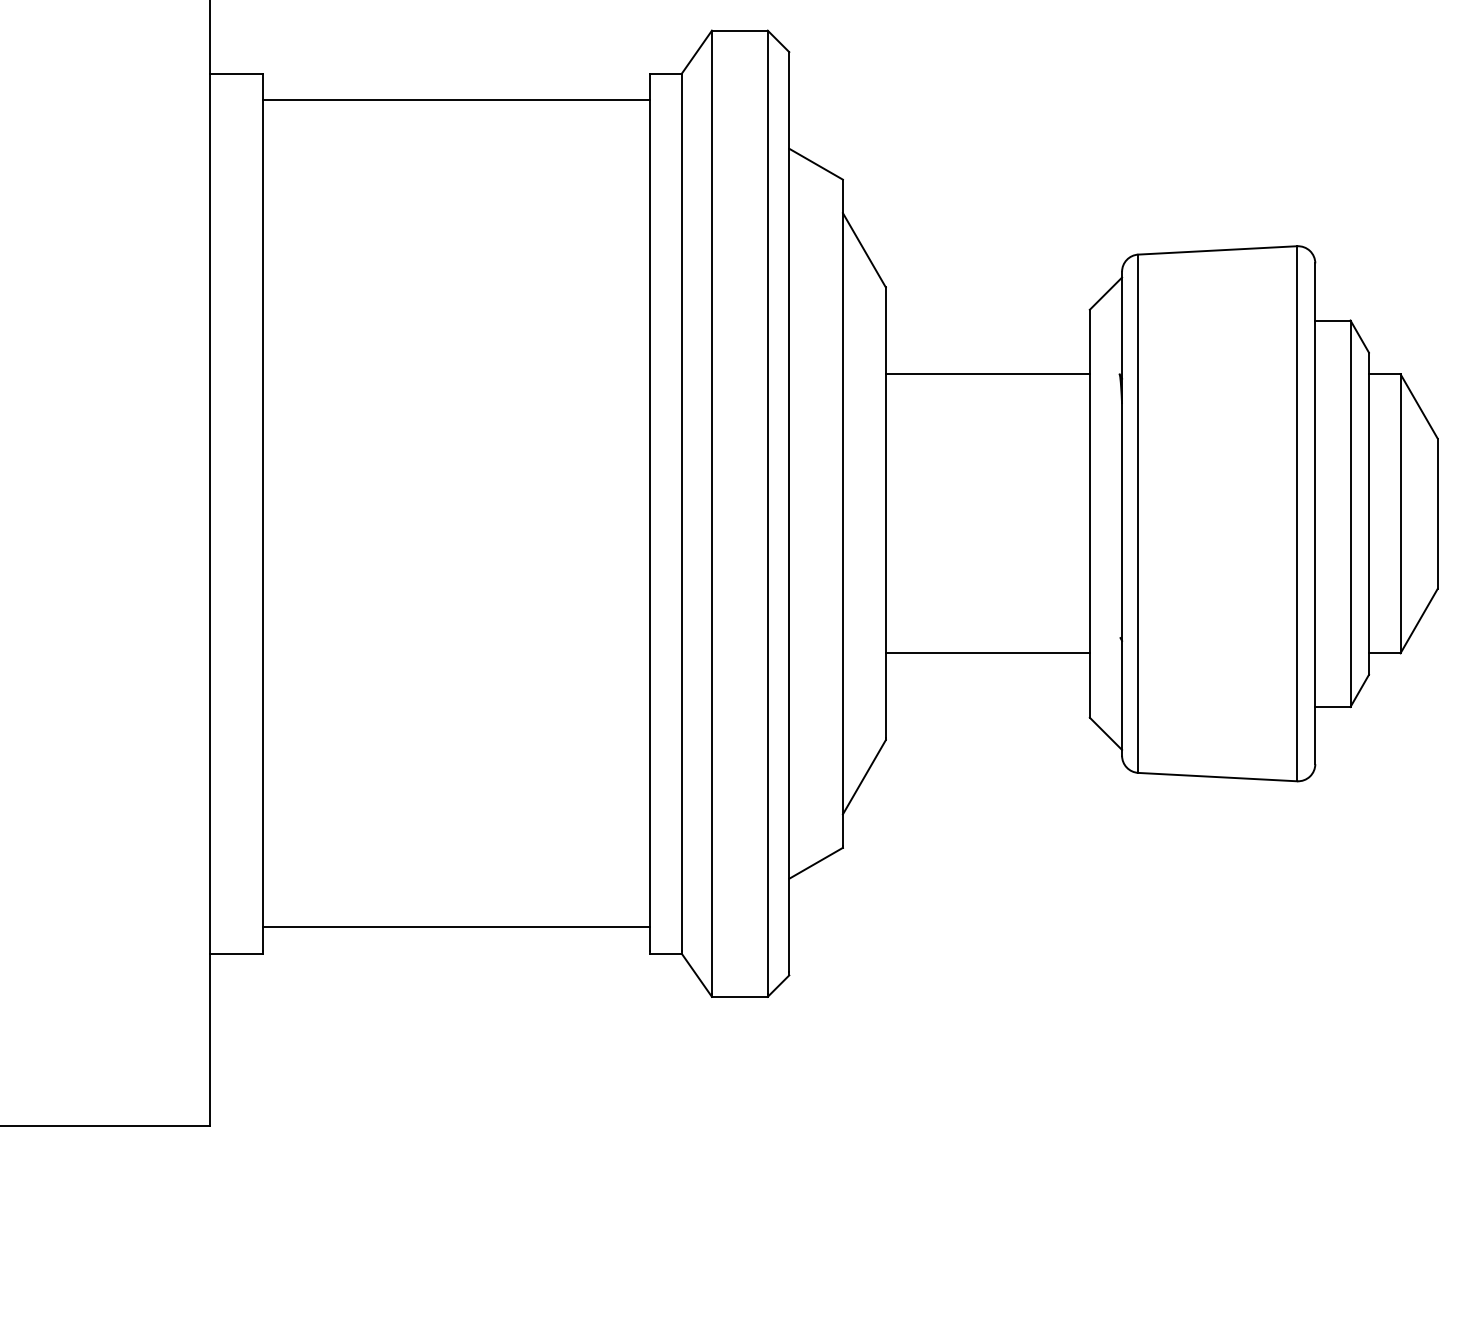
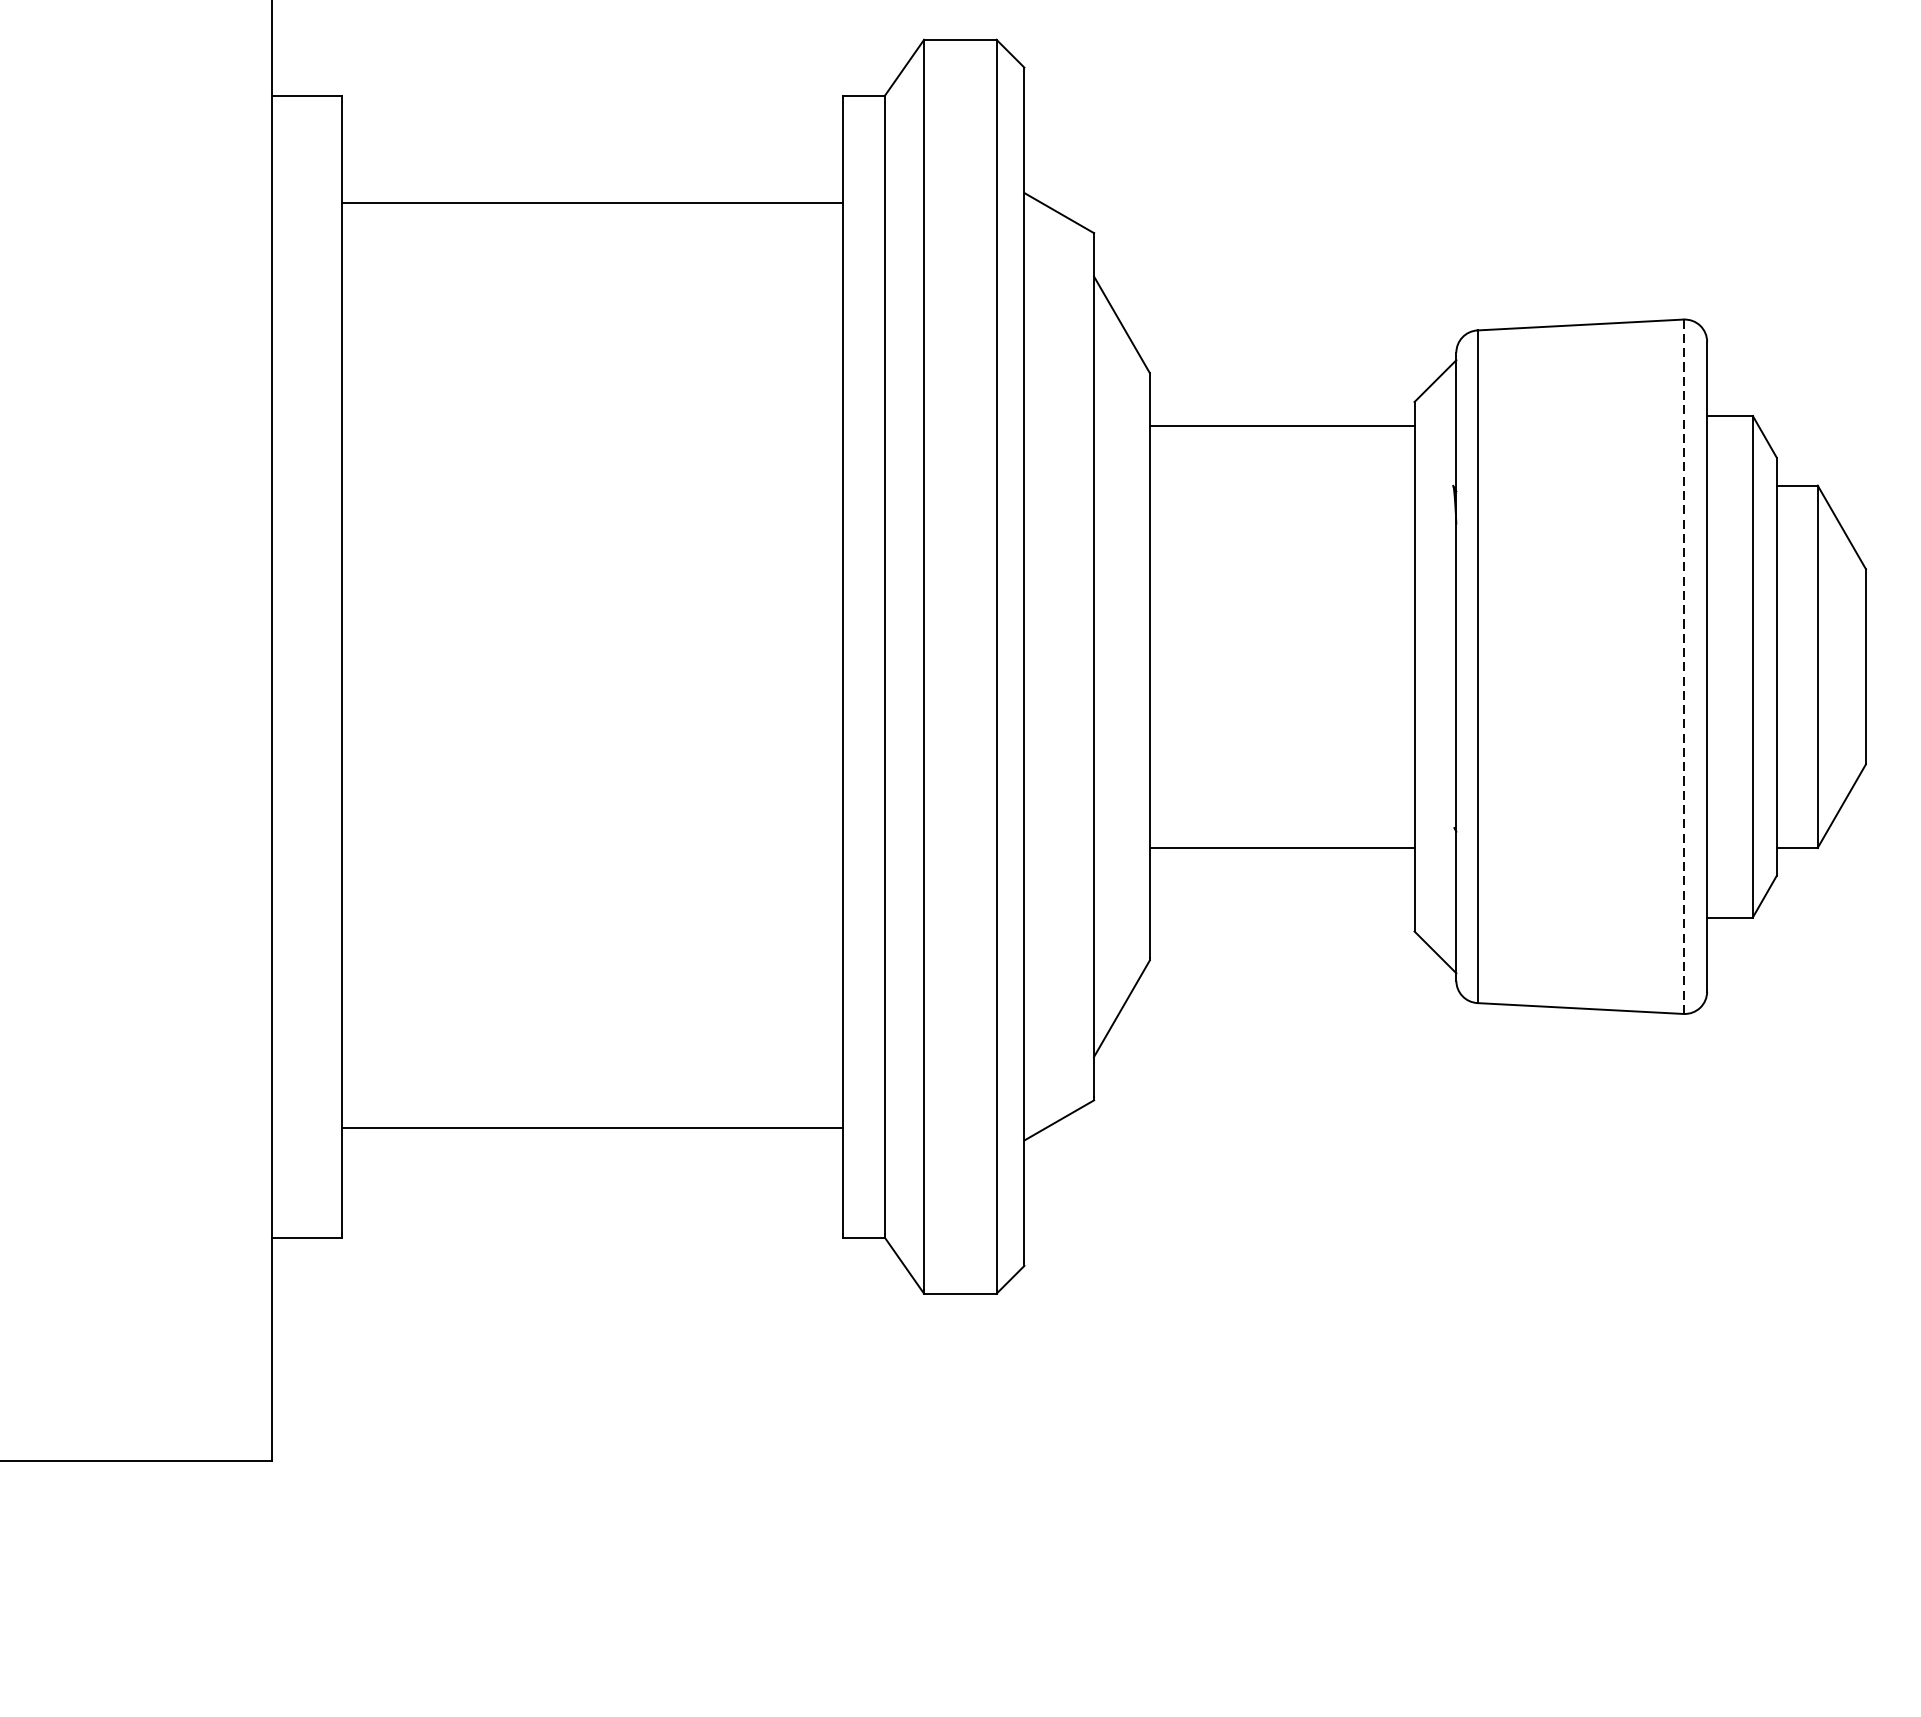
line: (456, 100) -> (592, 203), moved
line: (987, 374) -> (1281, 426), moved
line: (1297, 513) -> (1684, 666), solid -> dashed
line: (456, 927) -> (592, 1128), moved

